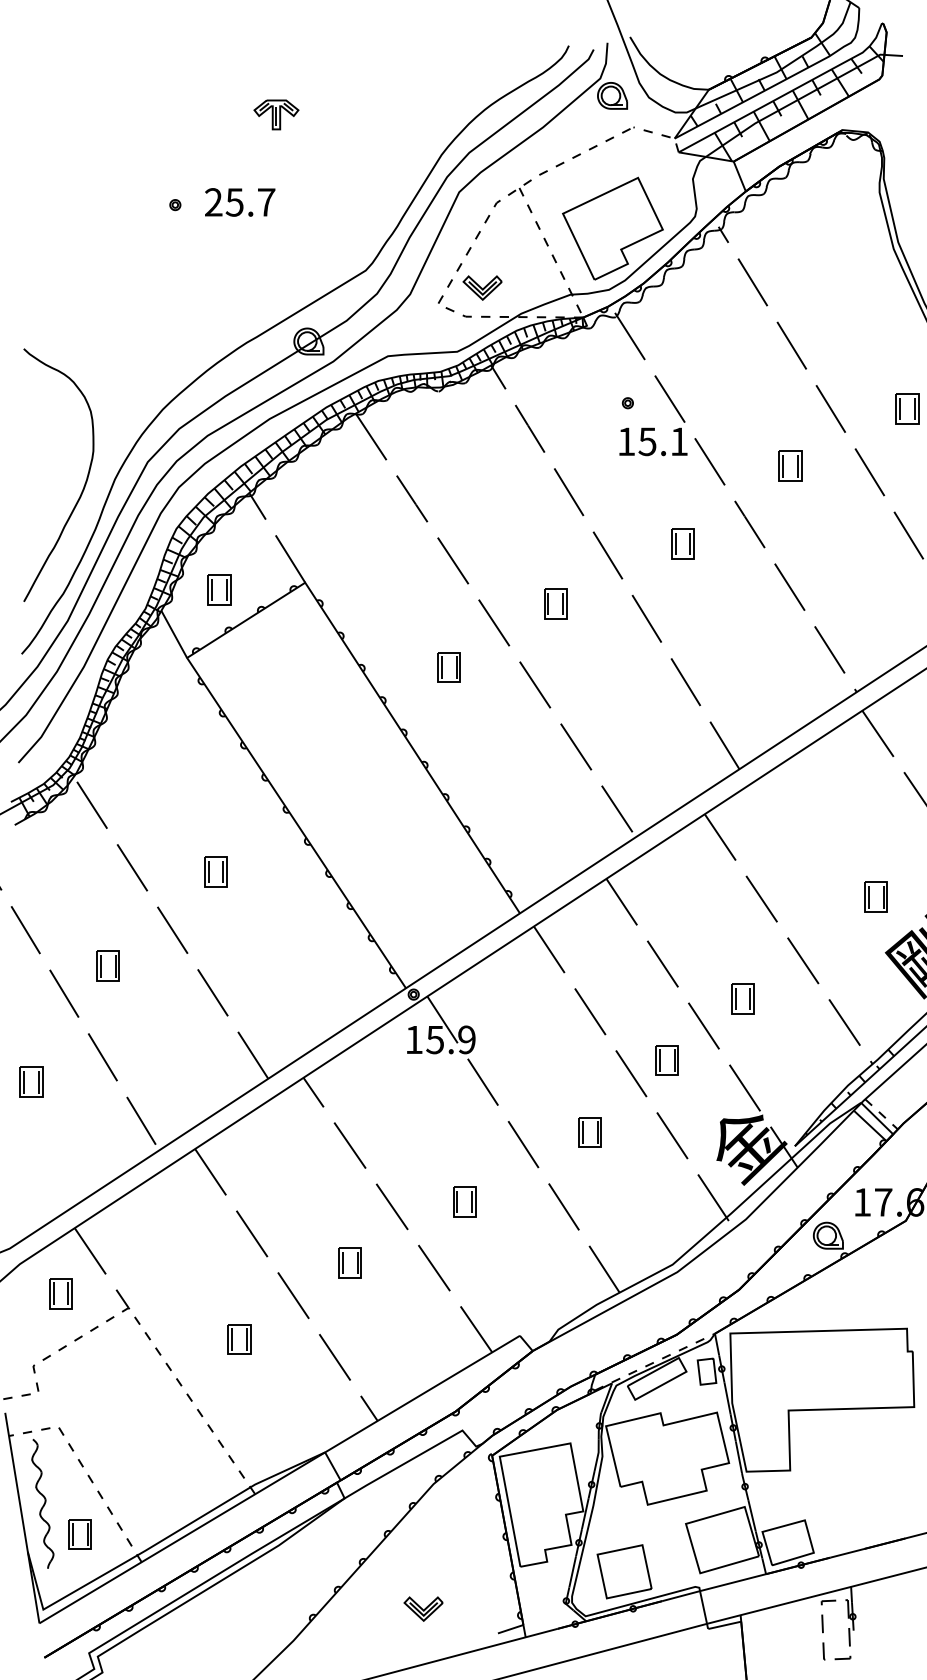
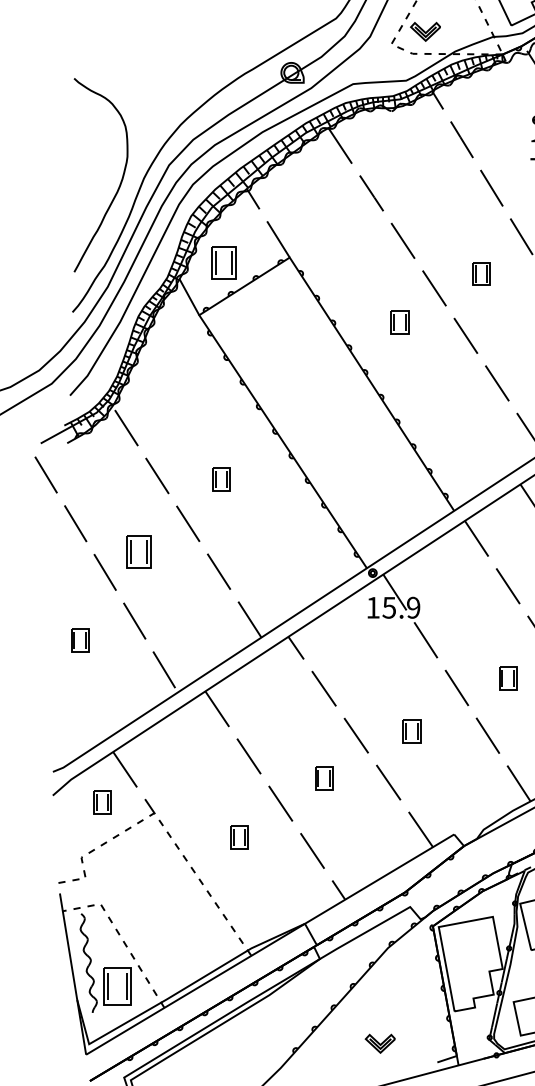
part: (219, 589) -> (224, 262), size x1.4
part: (107, 965) -> (138, 550), size x1.4
part: (79, 1534) -> (116, 986), size x1.6

